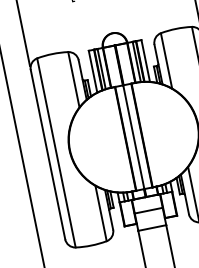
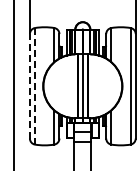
line: (56, 151) -> (35, 85), solid -> dashed
line: (47, 153) -> (29, 85), solid -> dashed

